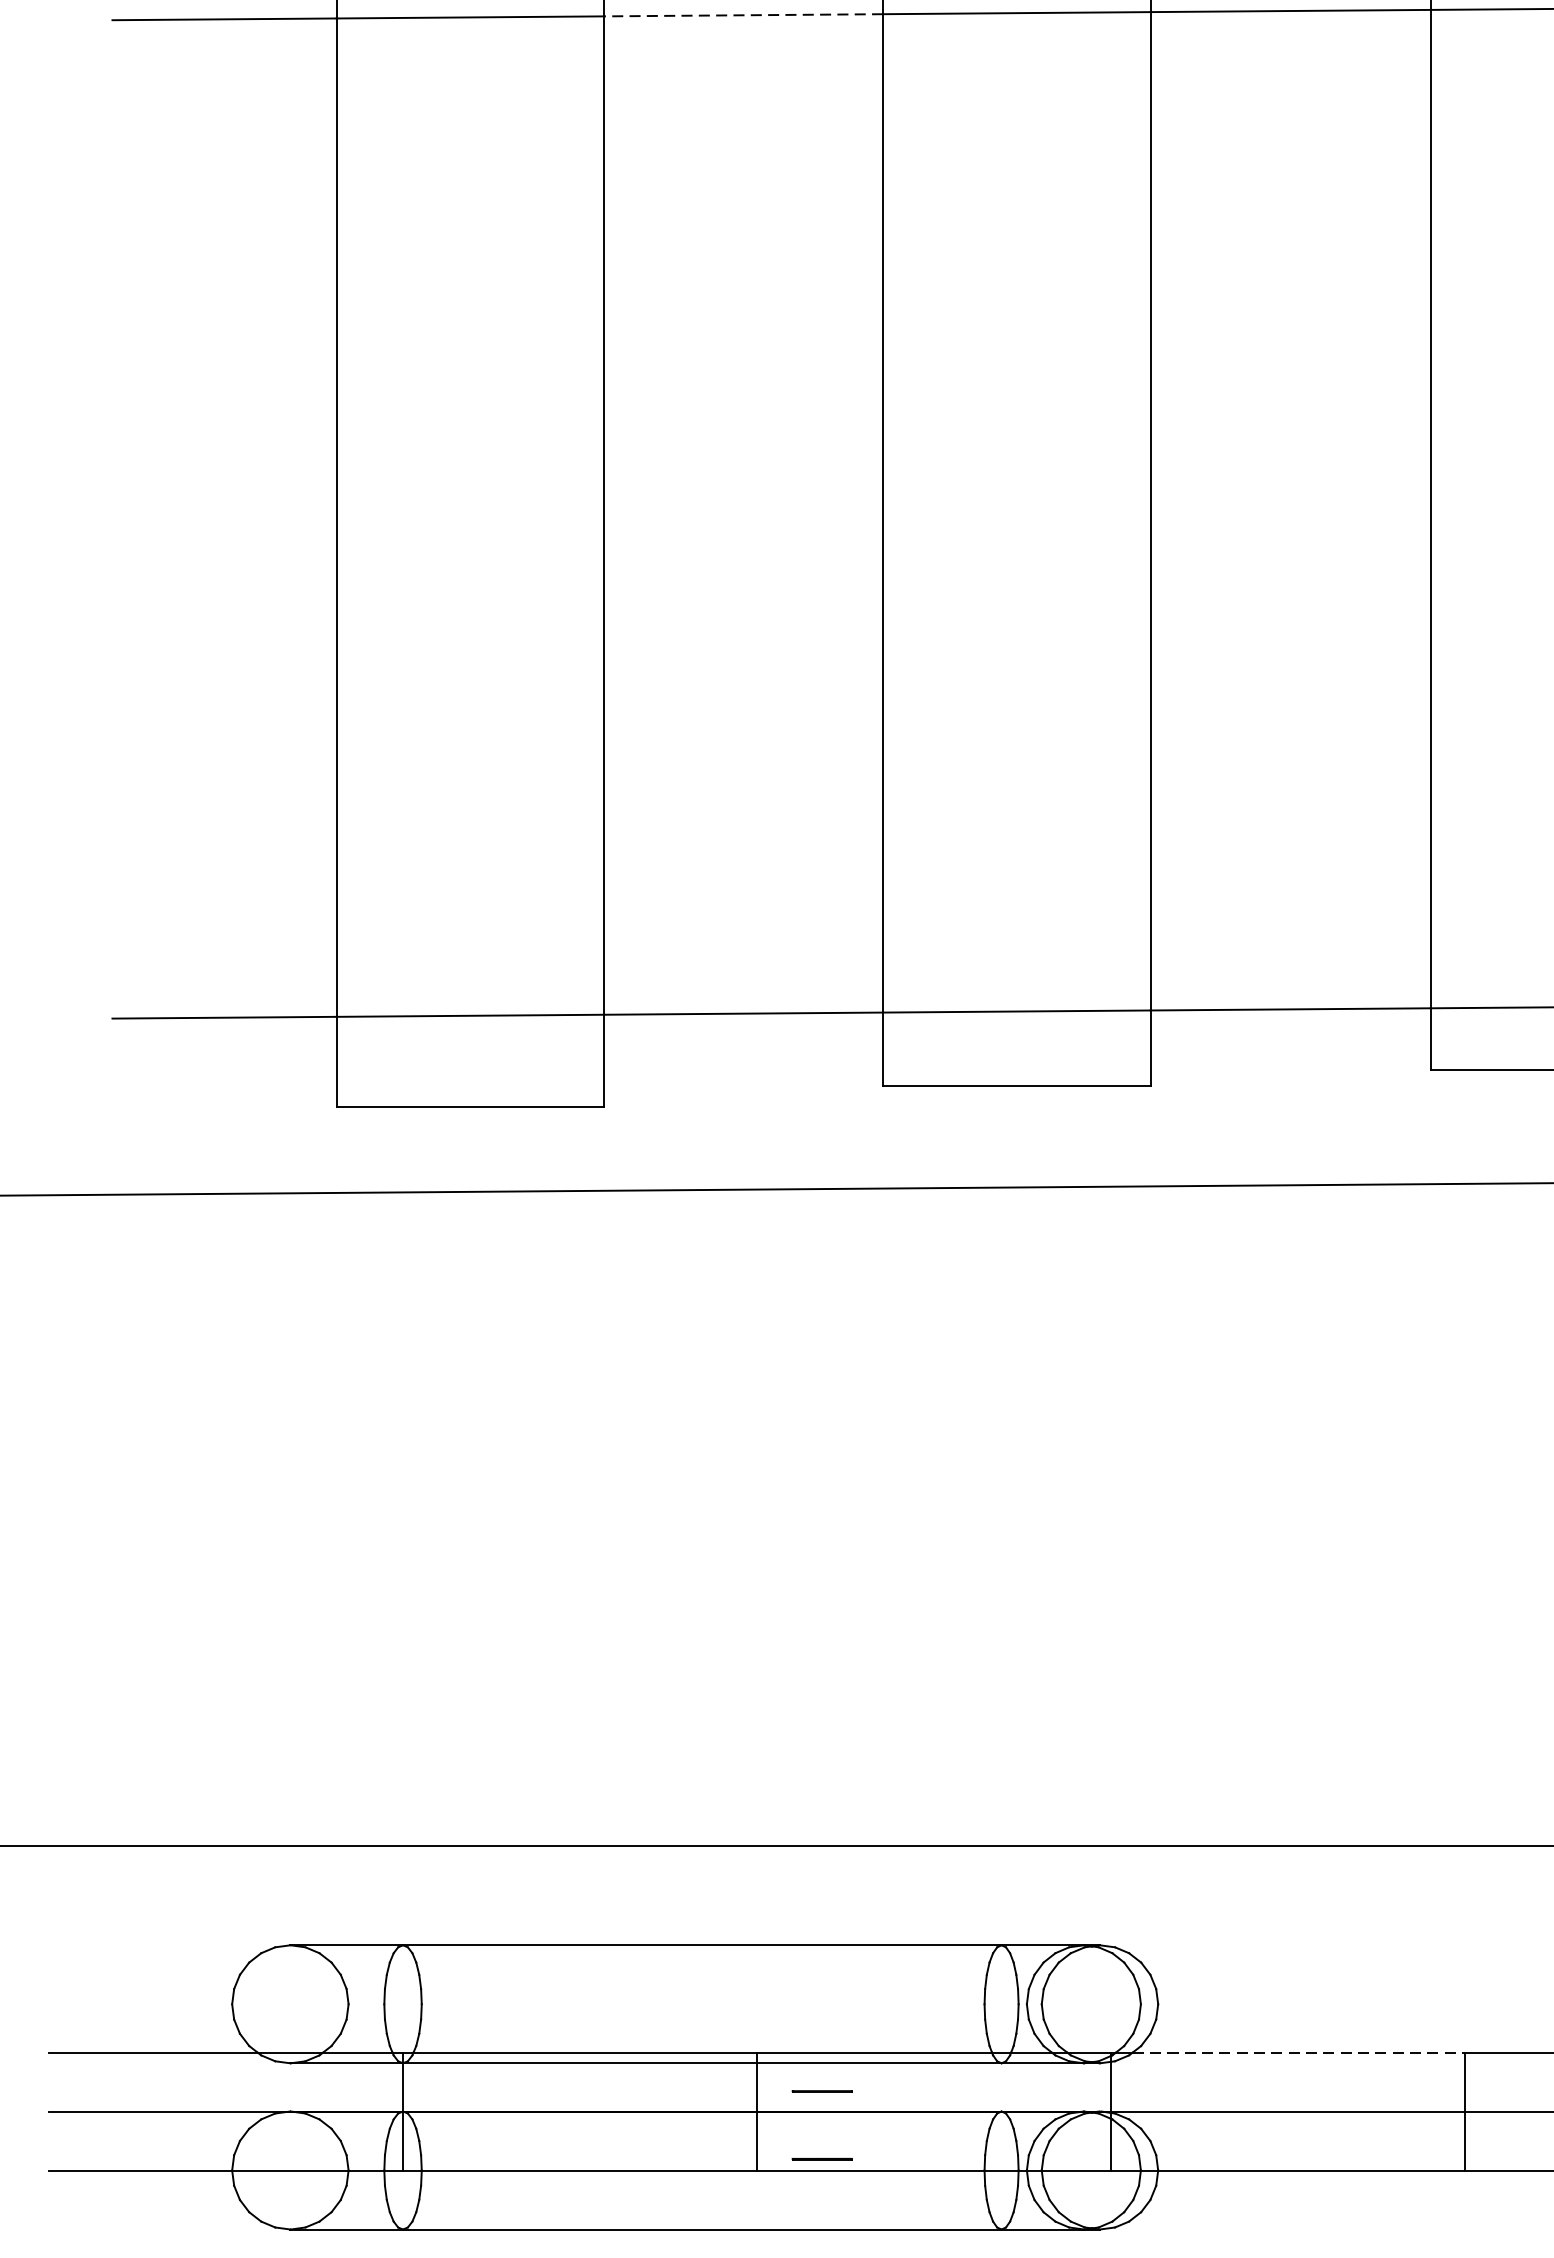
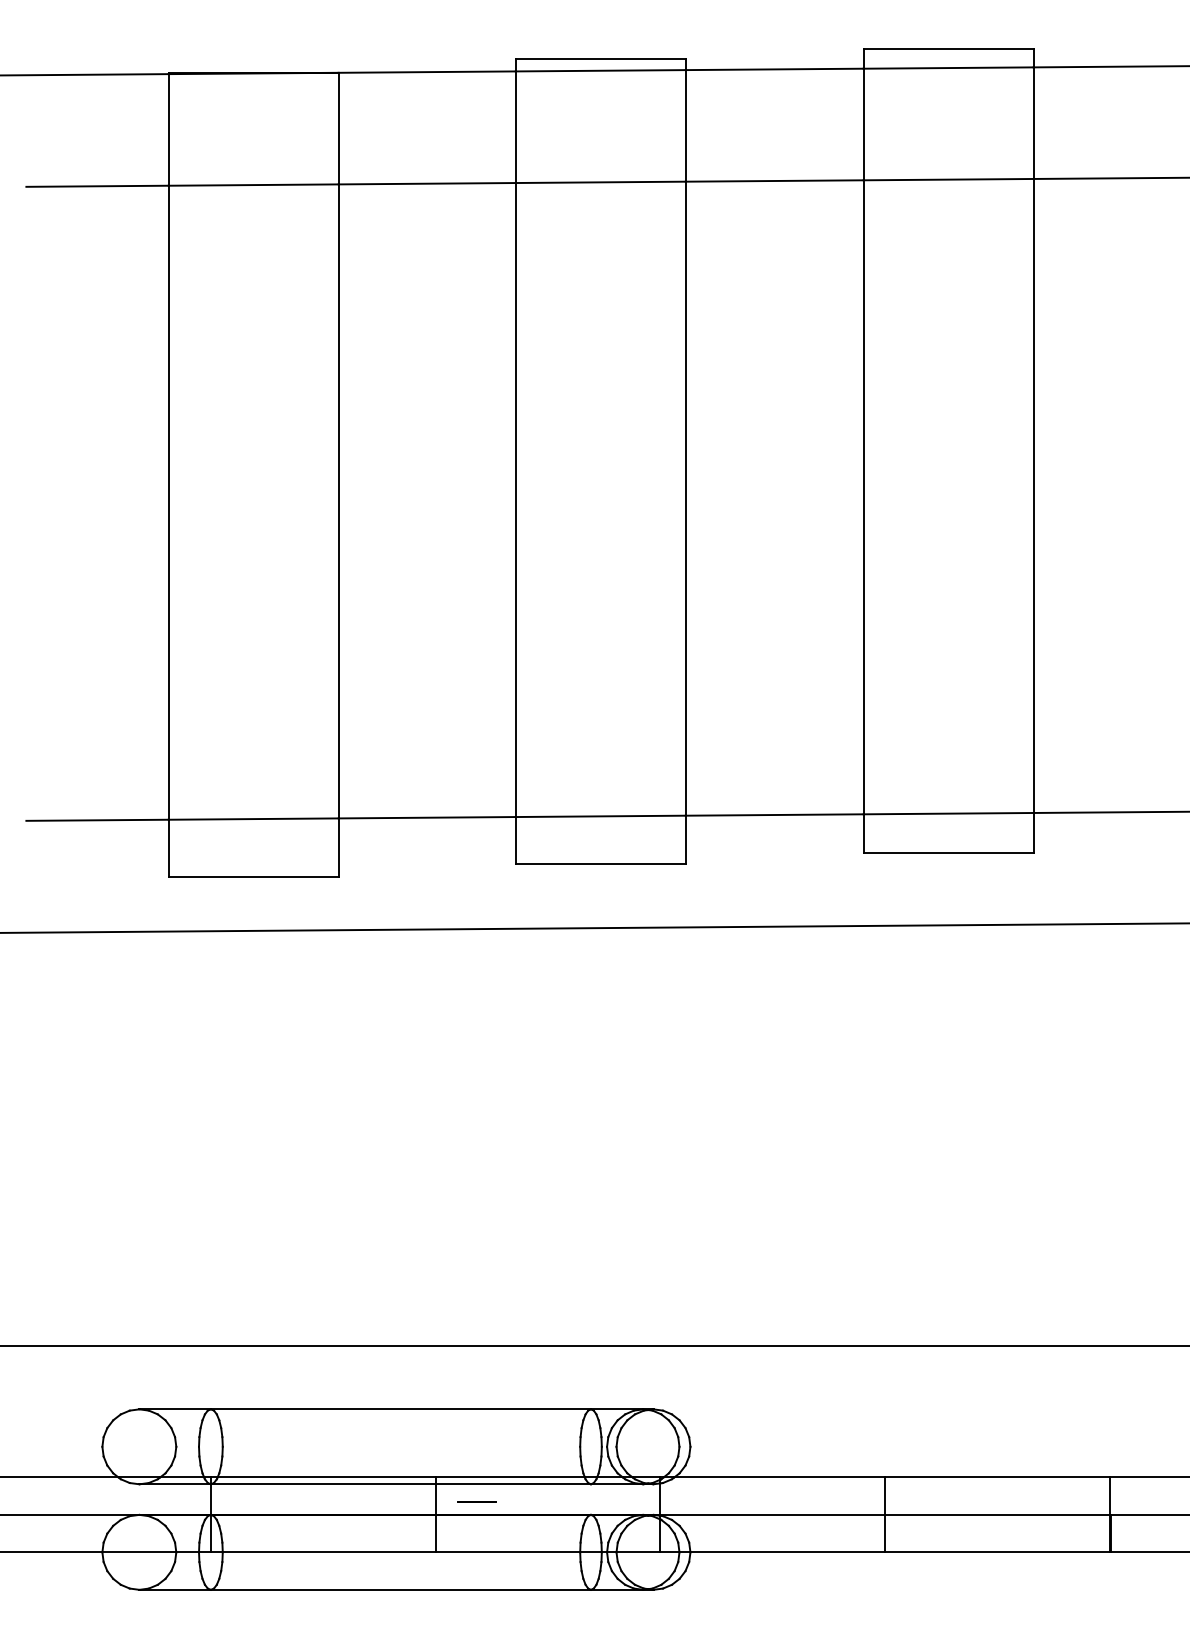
line: (744, 14) -> (427, 183), dashed -> solid
line: (1299, 2052) -> (780, 1477), dashed -> solid
line: (821, 2158) -> (476, 1544), removed

